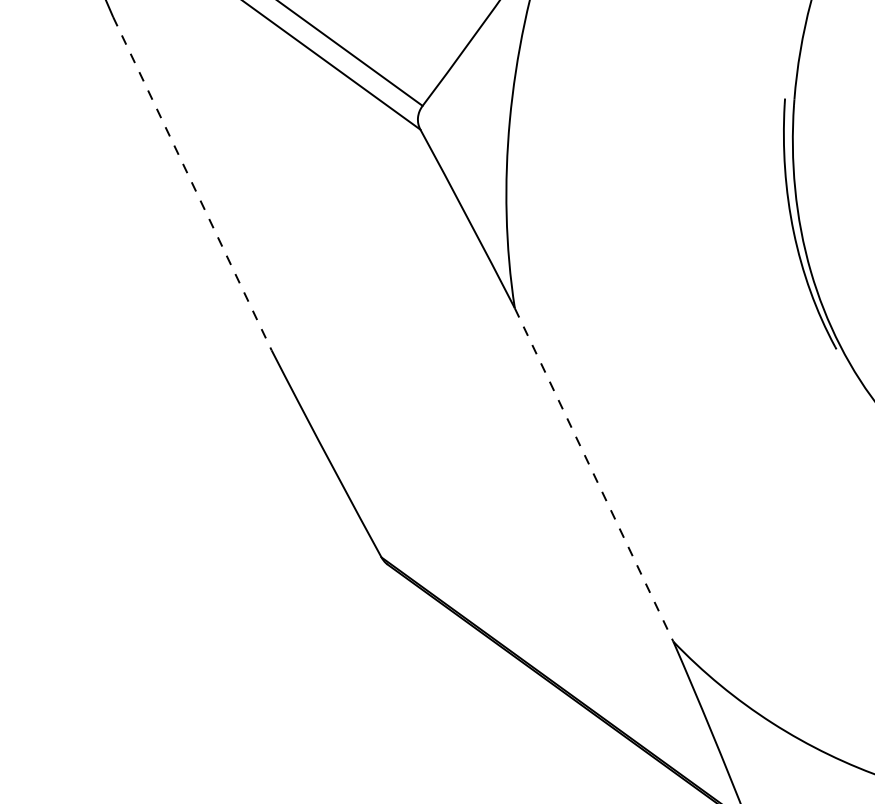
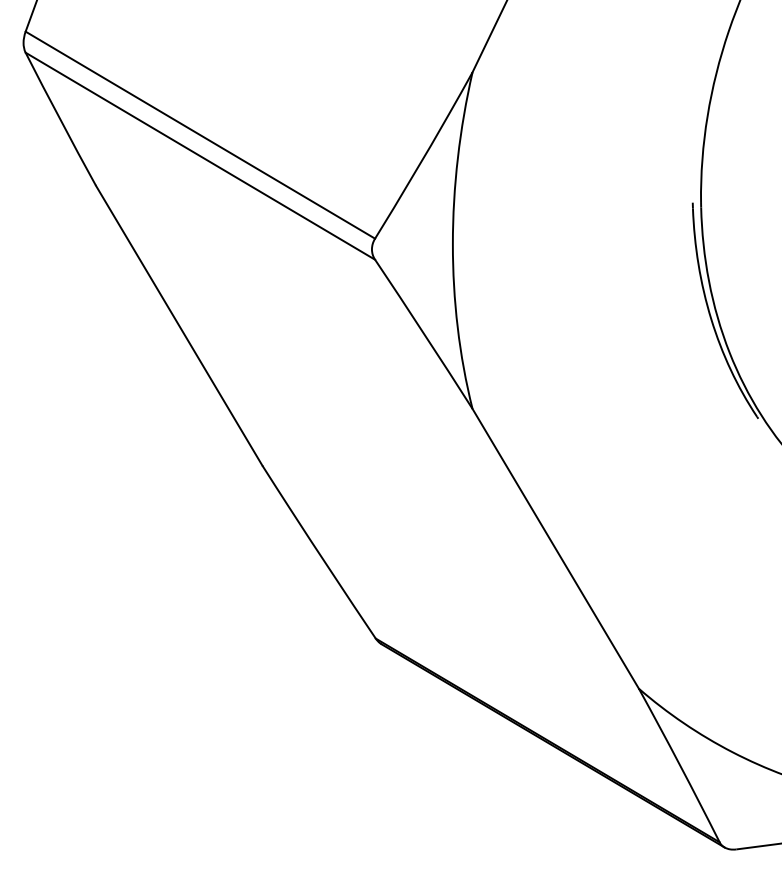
line: (192, 183) -> (179, 325), dashed -> solid
line: (593, 474) -> (555, 548), dashed -> solid

